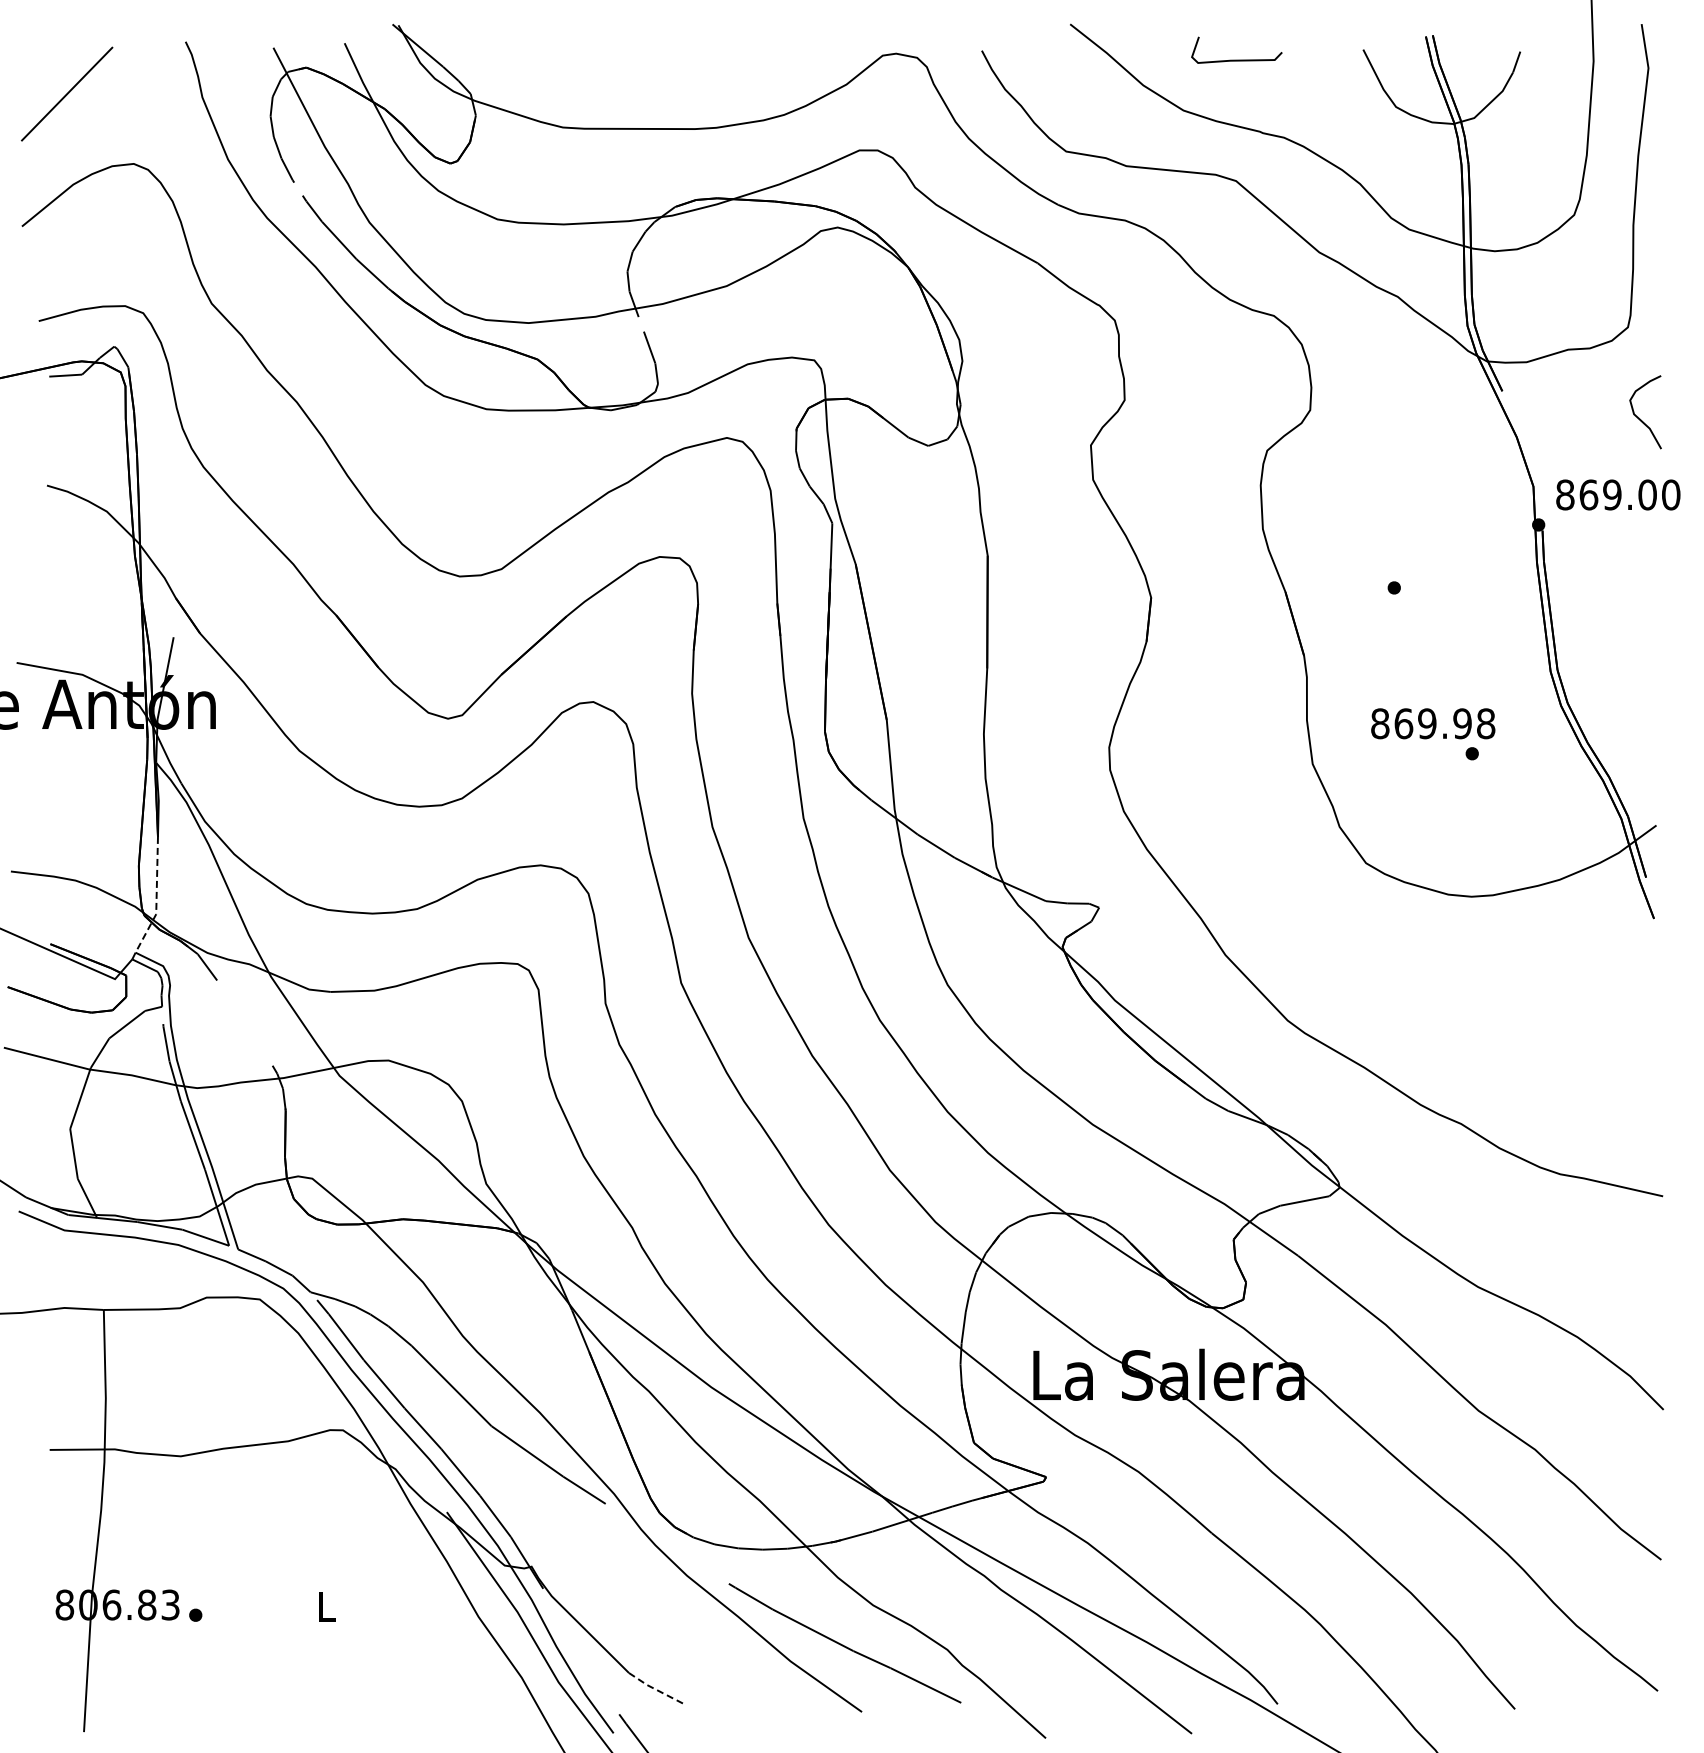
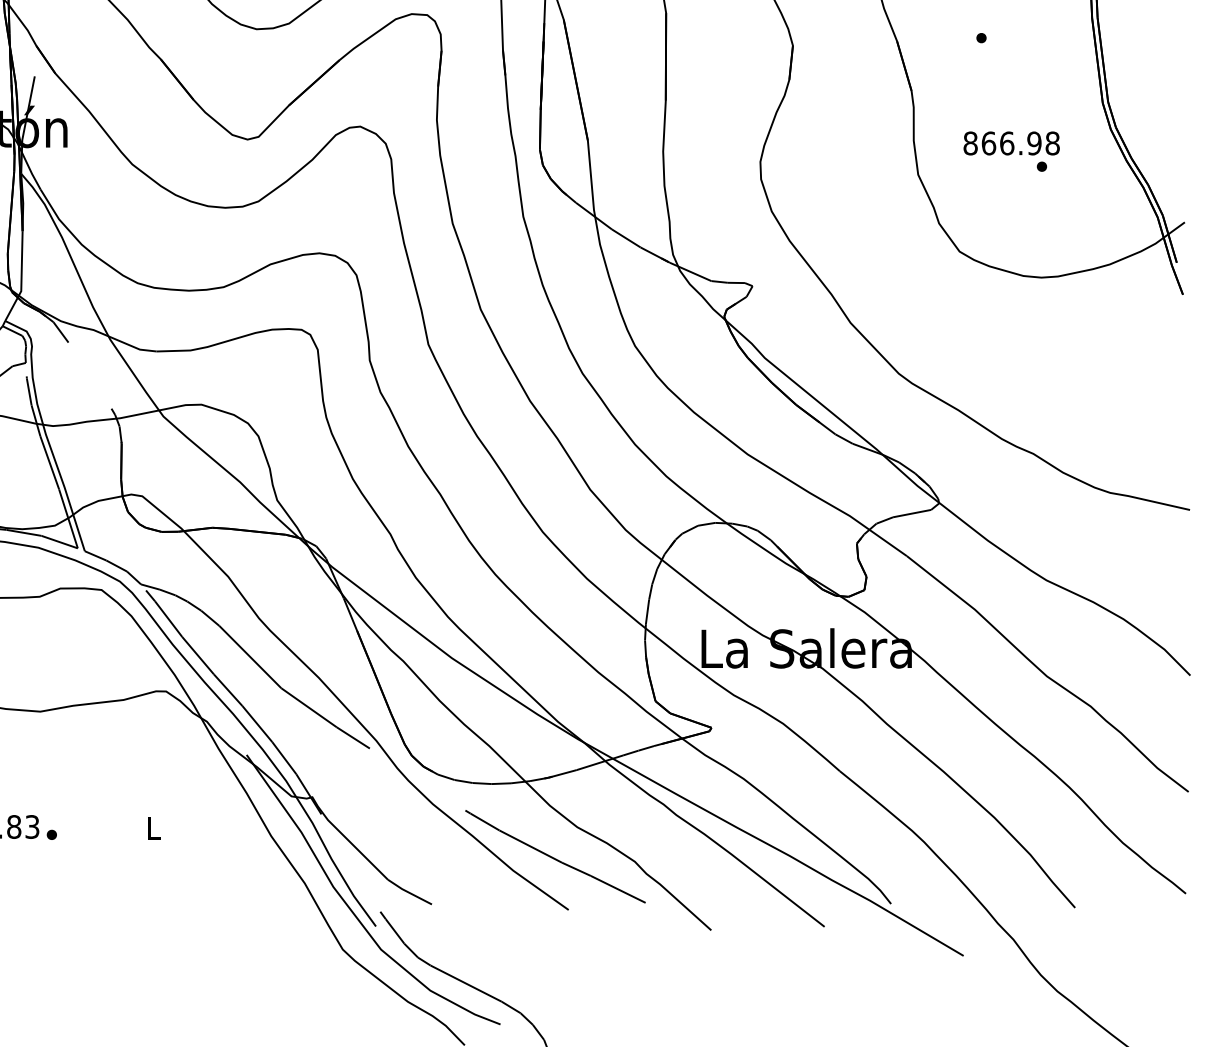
text: (1427, 723) -> (1007, 143), 869.98 -> 866.98
line: (156, 898) -> (21, 278), dashed -> solid
line: (656, 1690) -> (409, 893), dashed -> solid

